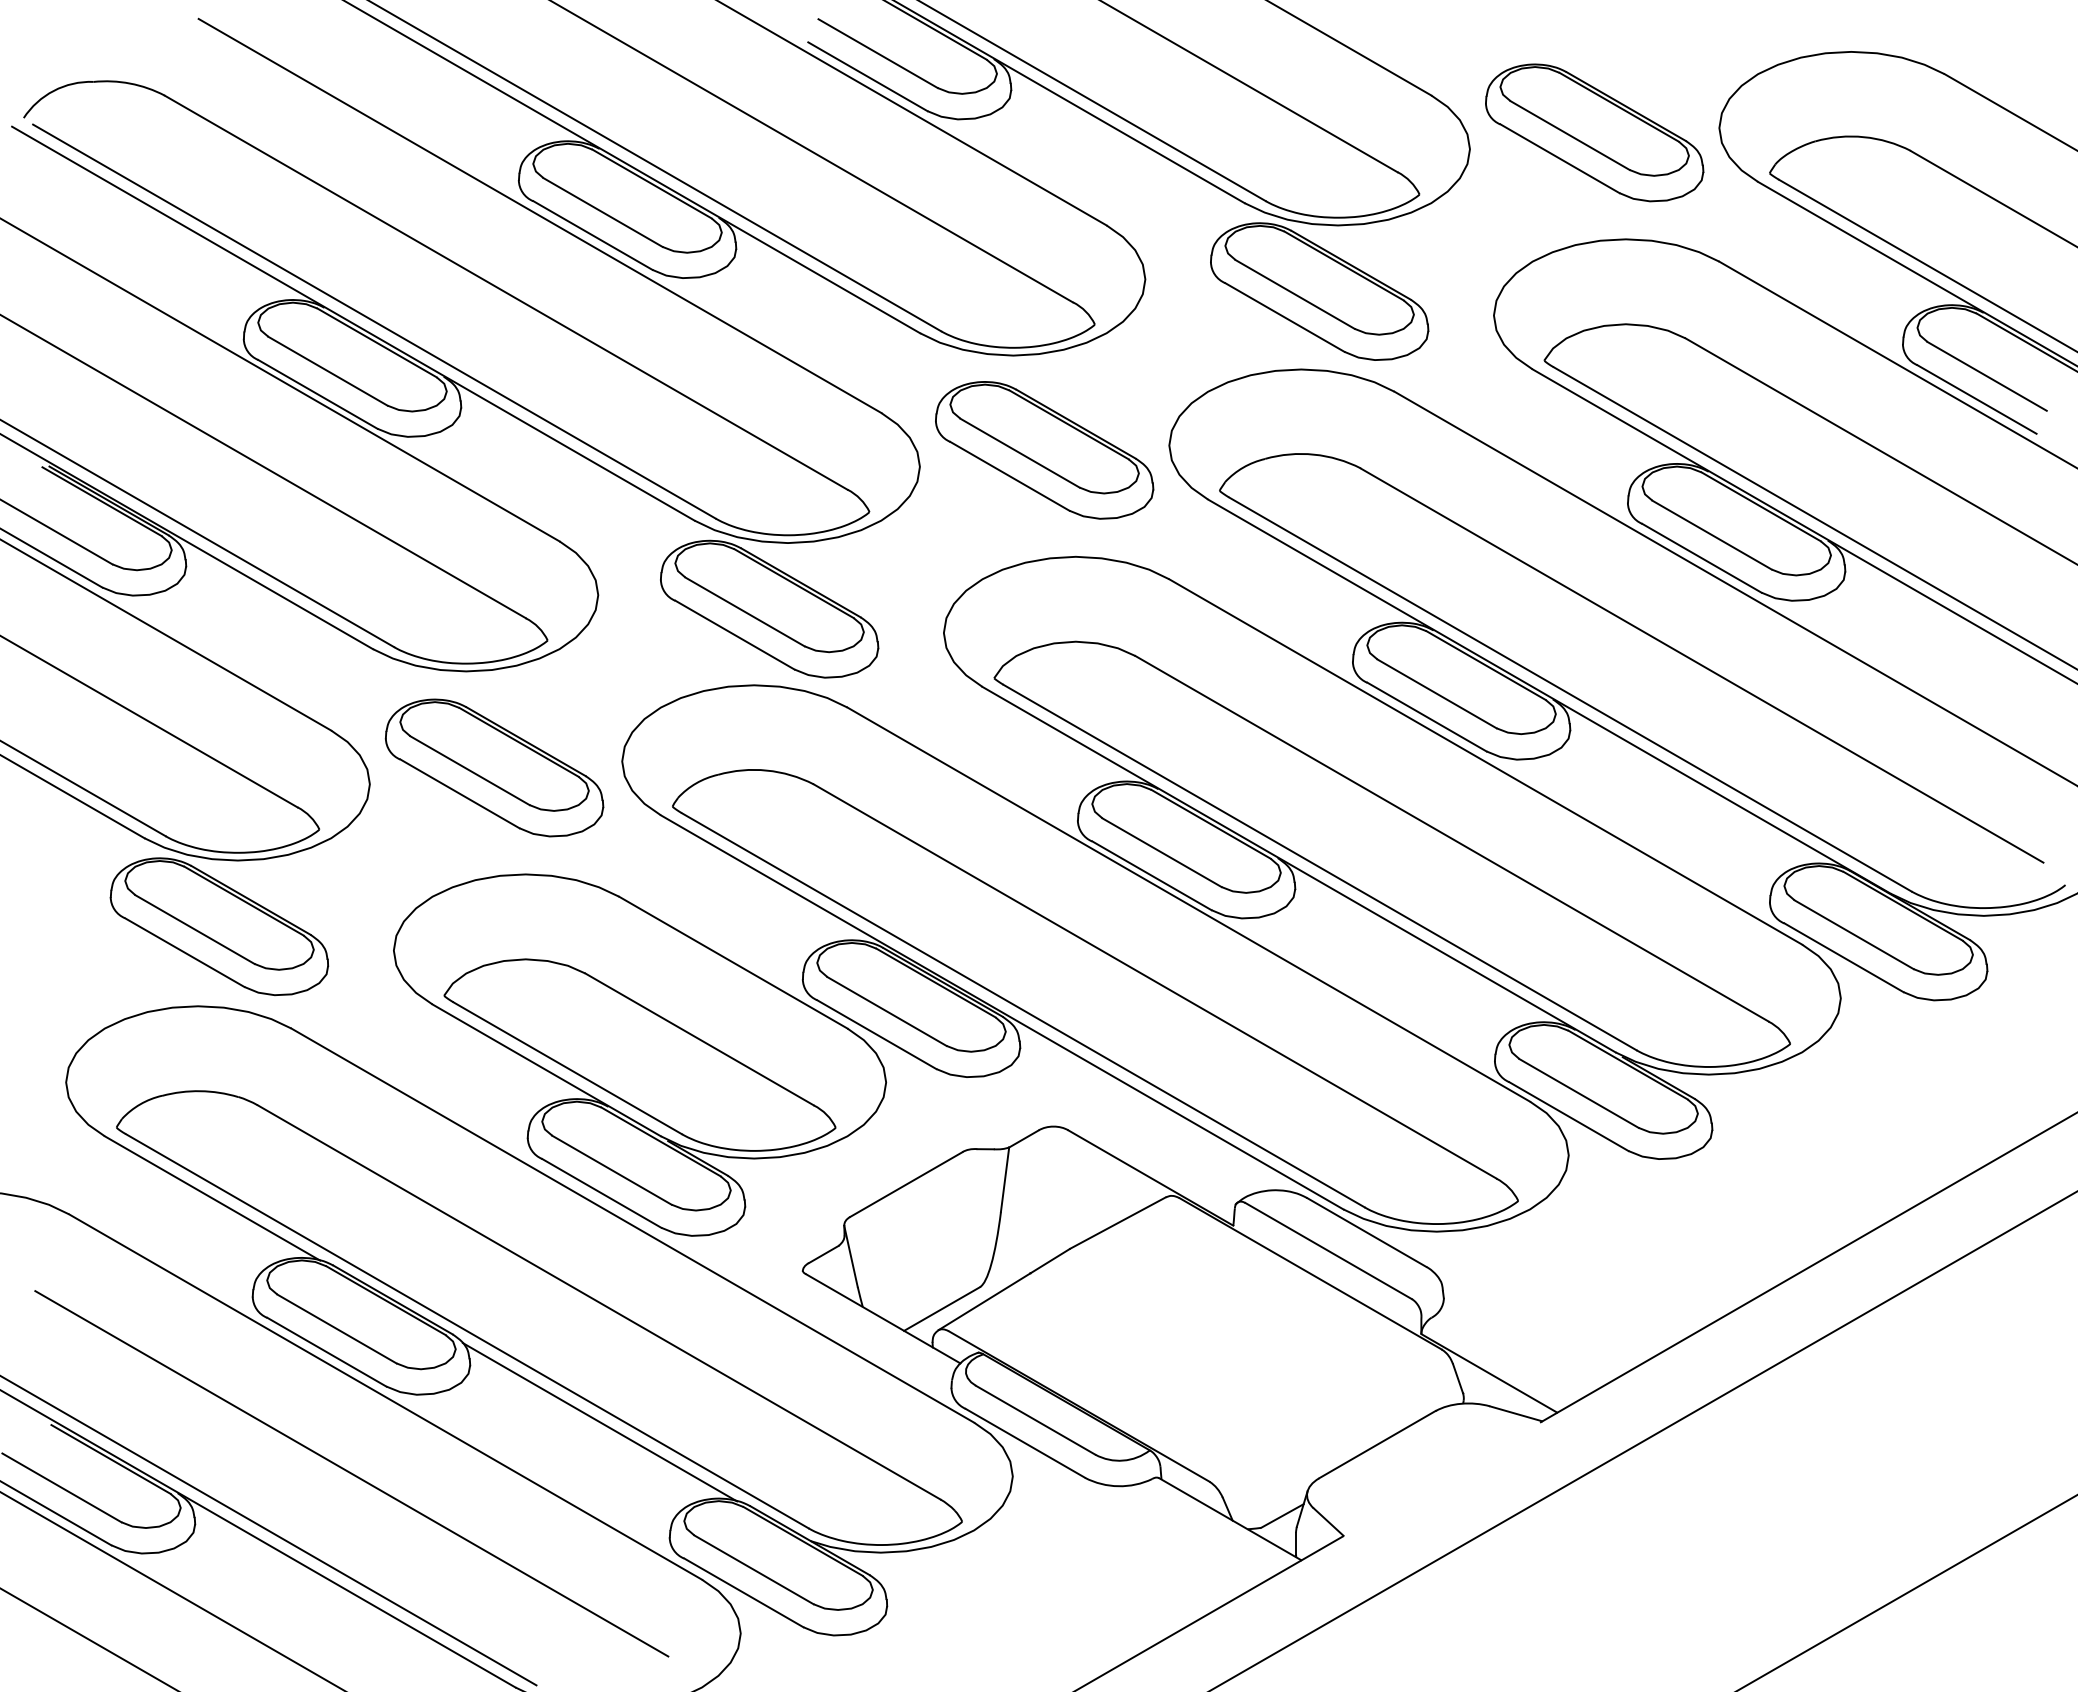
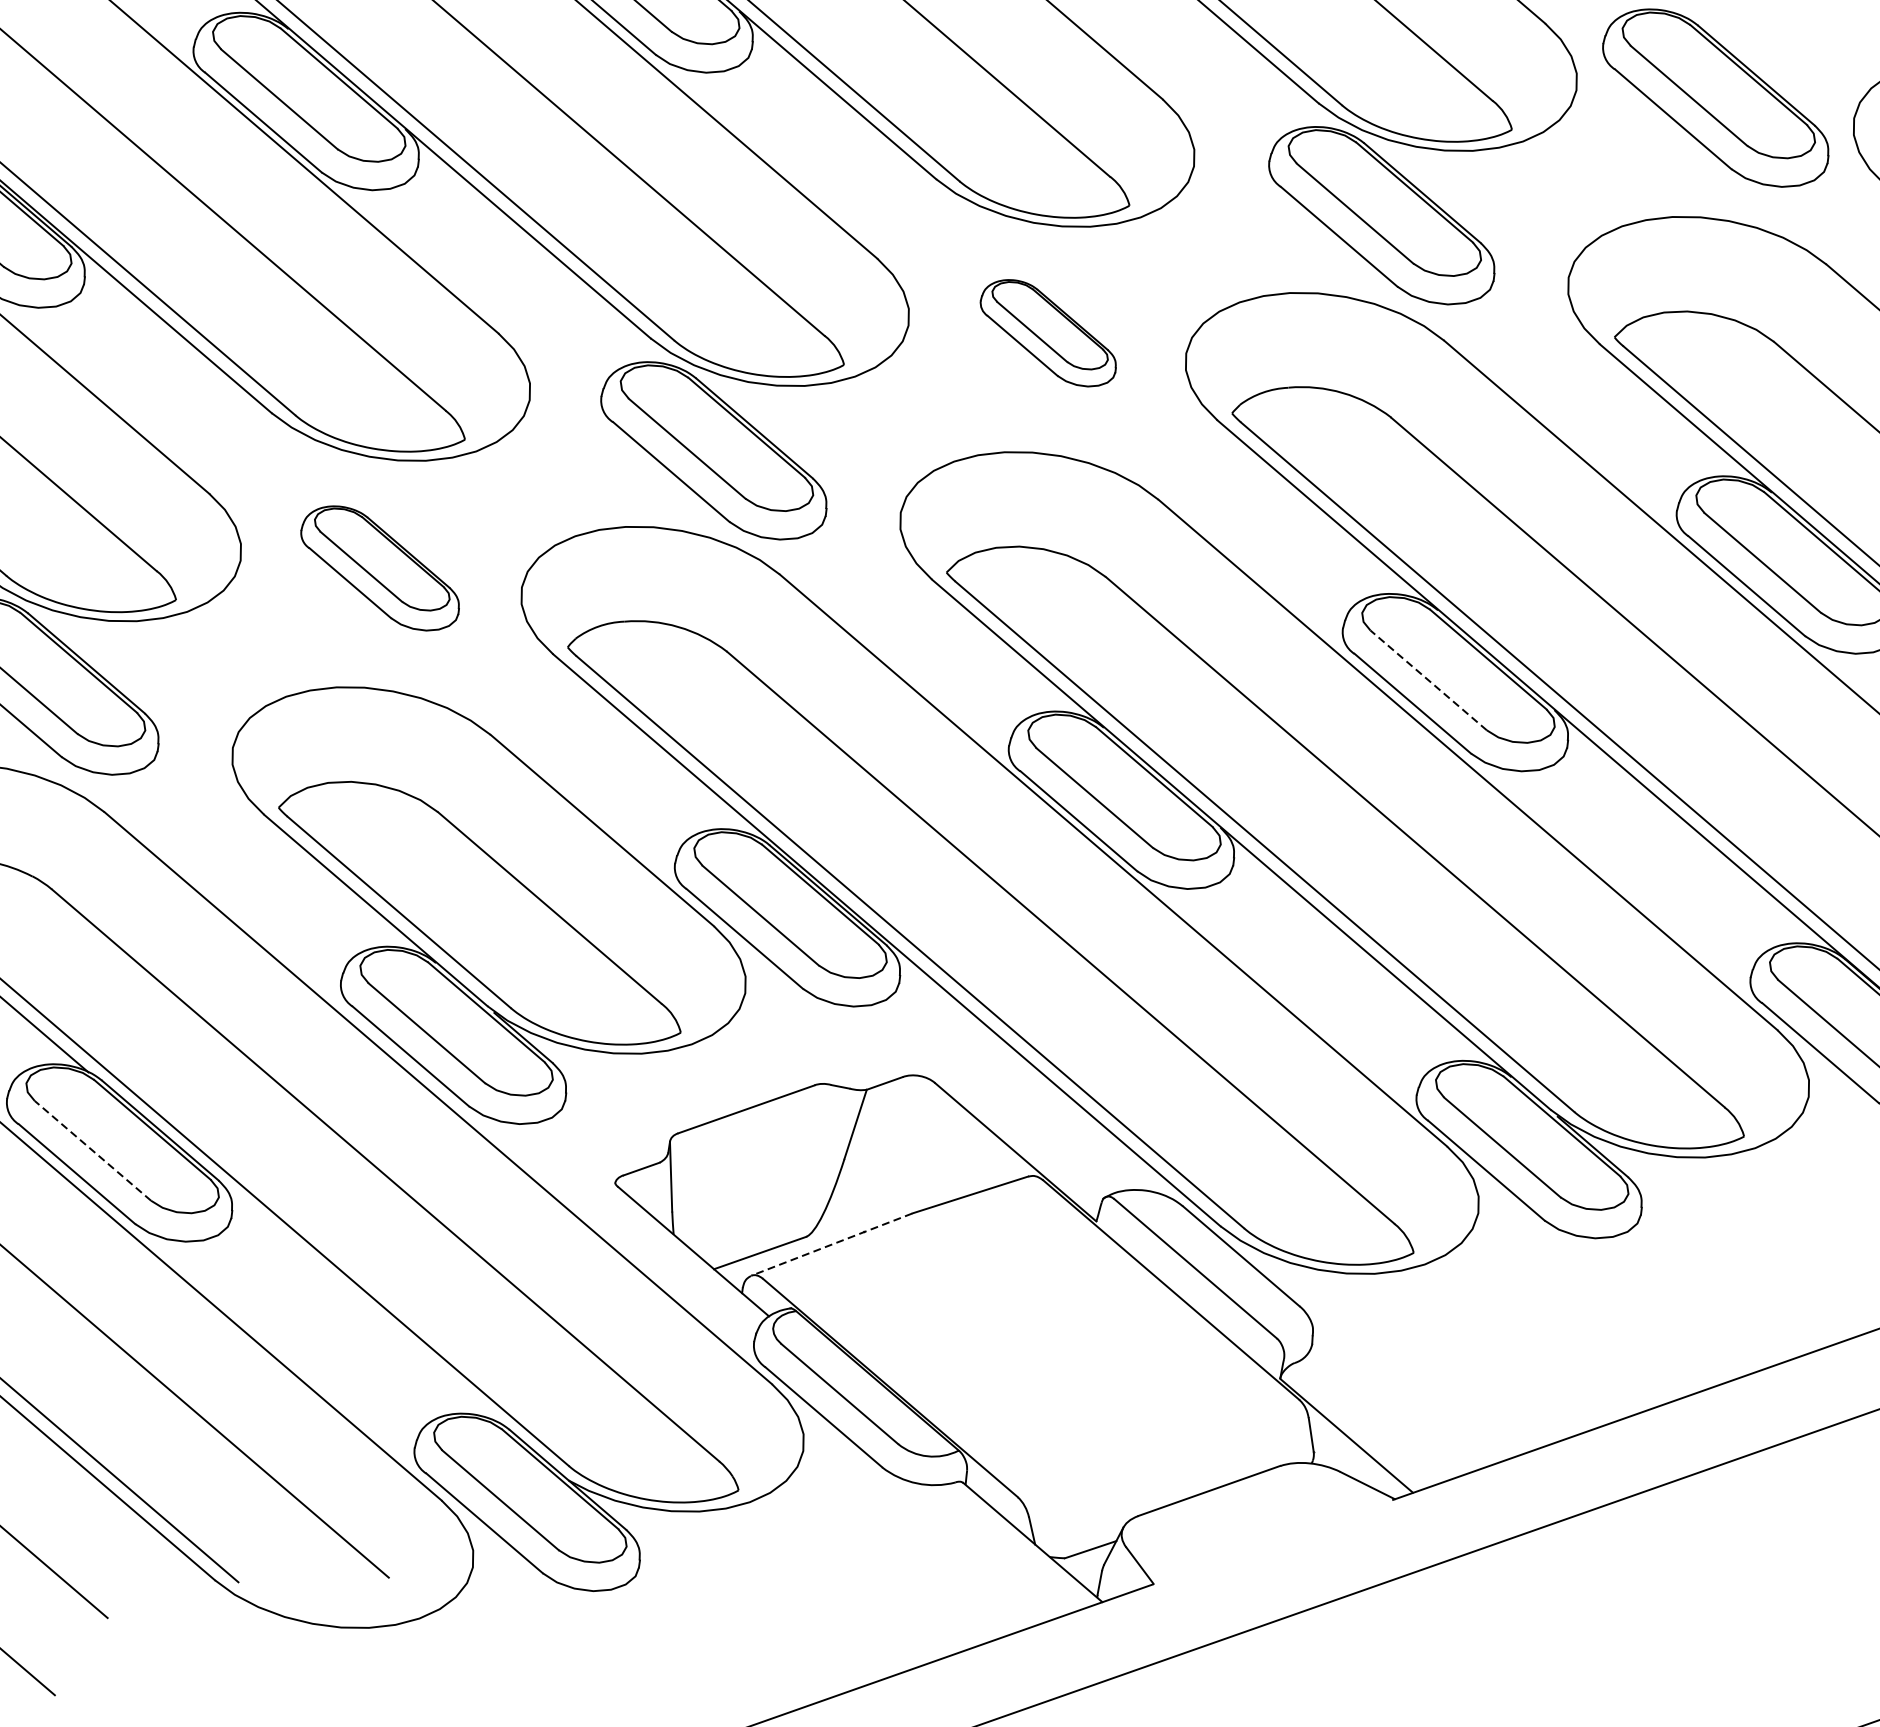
part: (1044, 450) -> (1048, 333), size x0.6
line: (1437, 693) -> (1429, 680), solid -> dashed
part: (494, 767) -> (380, 567), size x0.7
line: (1003, 1289) -> (831, 1244), solid -> dashed
line: (336, 1329) -> (92, 1151), solid -> dashed
line: (599, 1422) -> (361, 1307), removed

